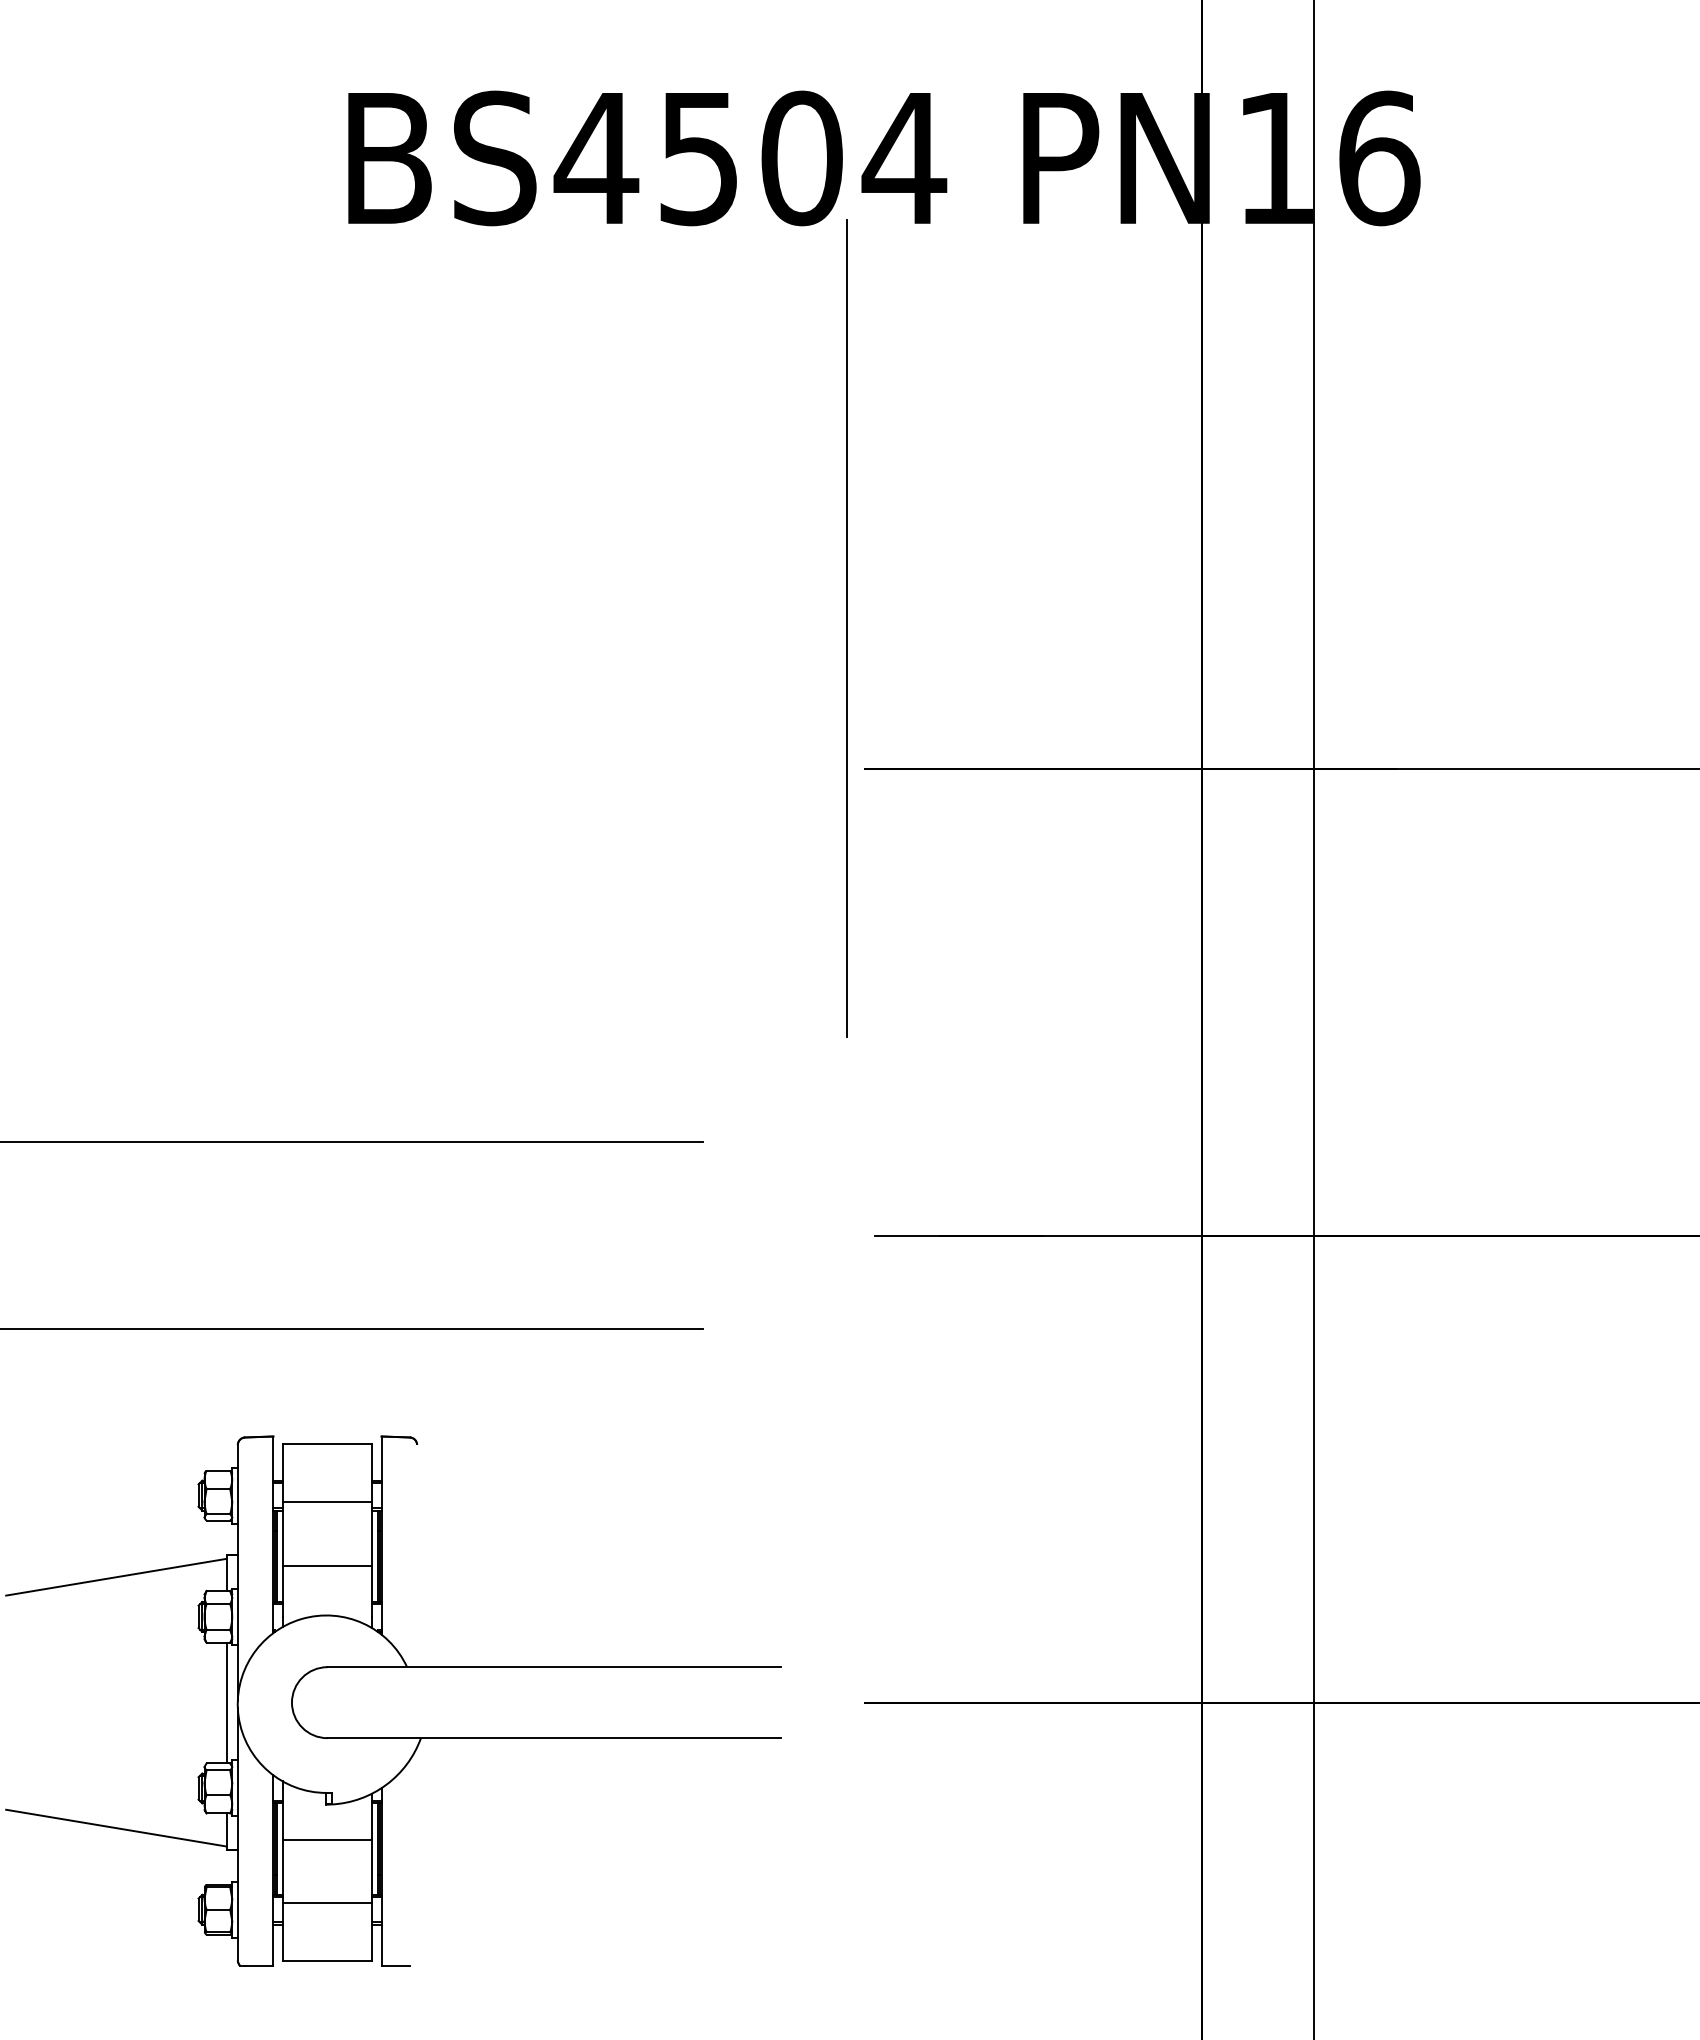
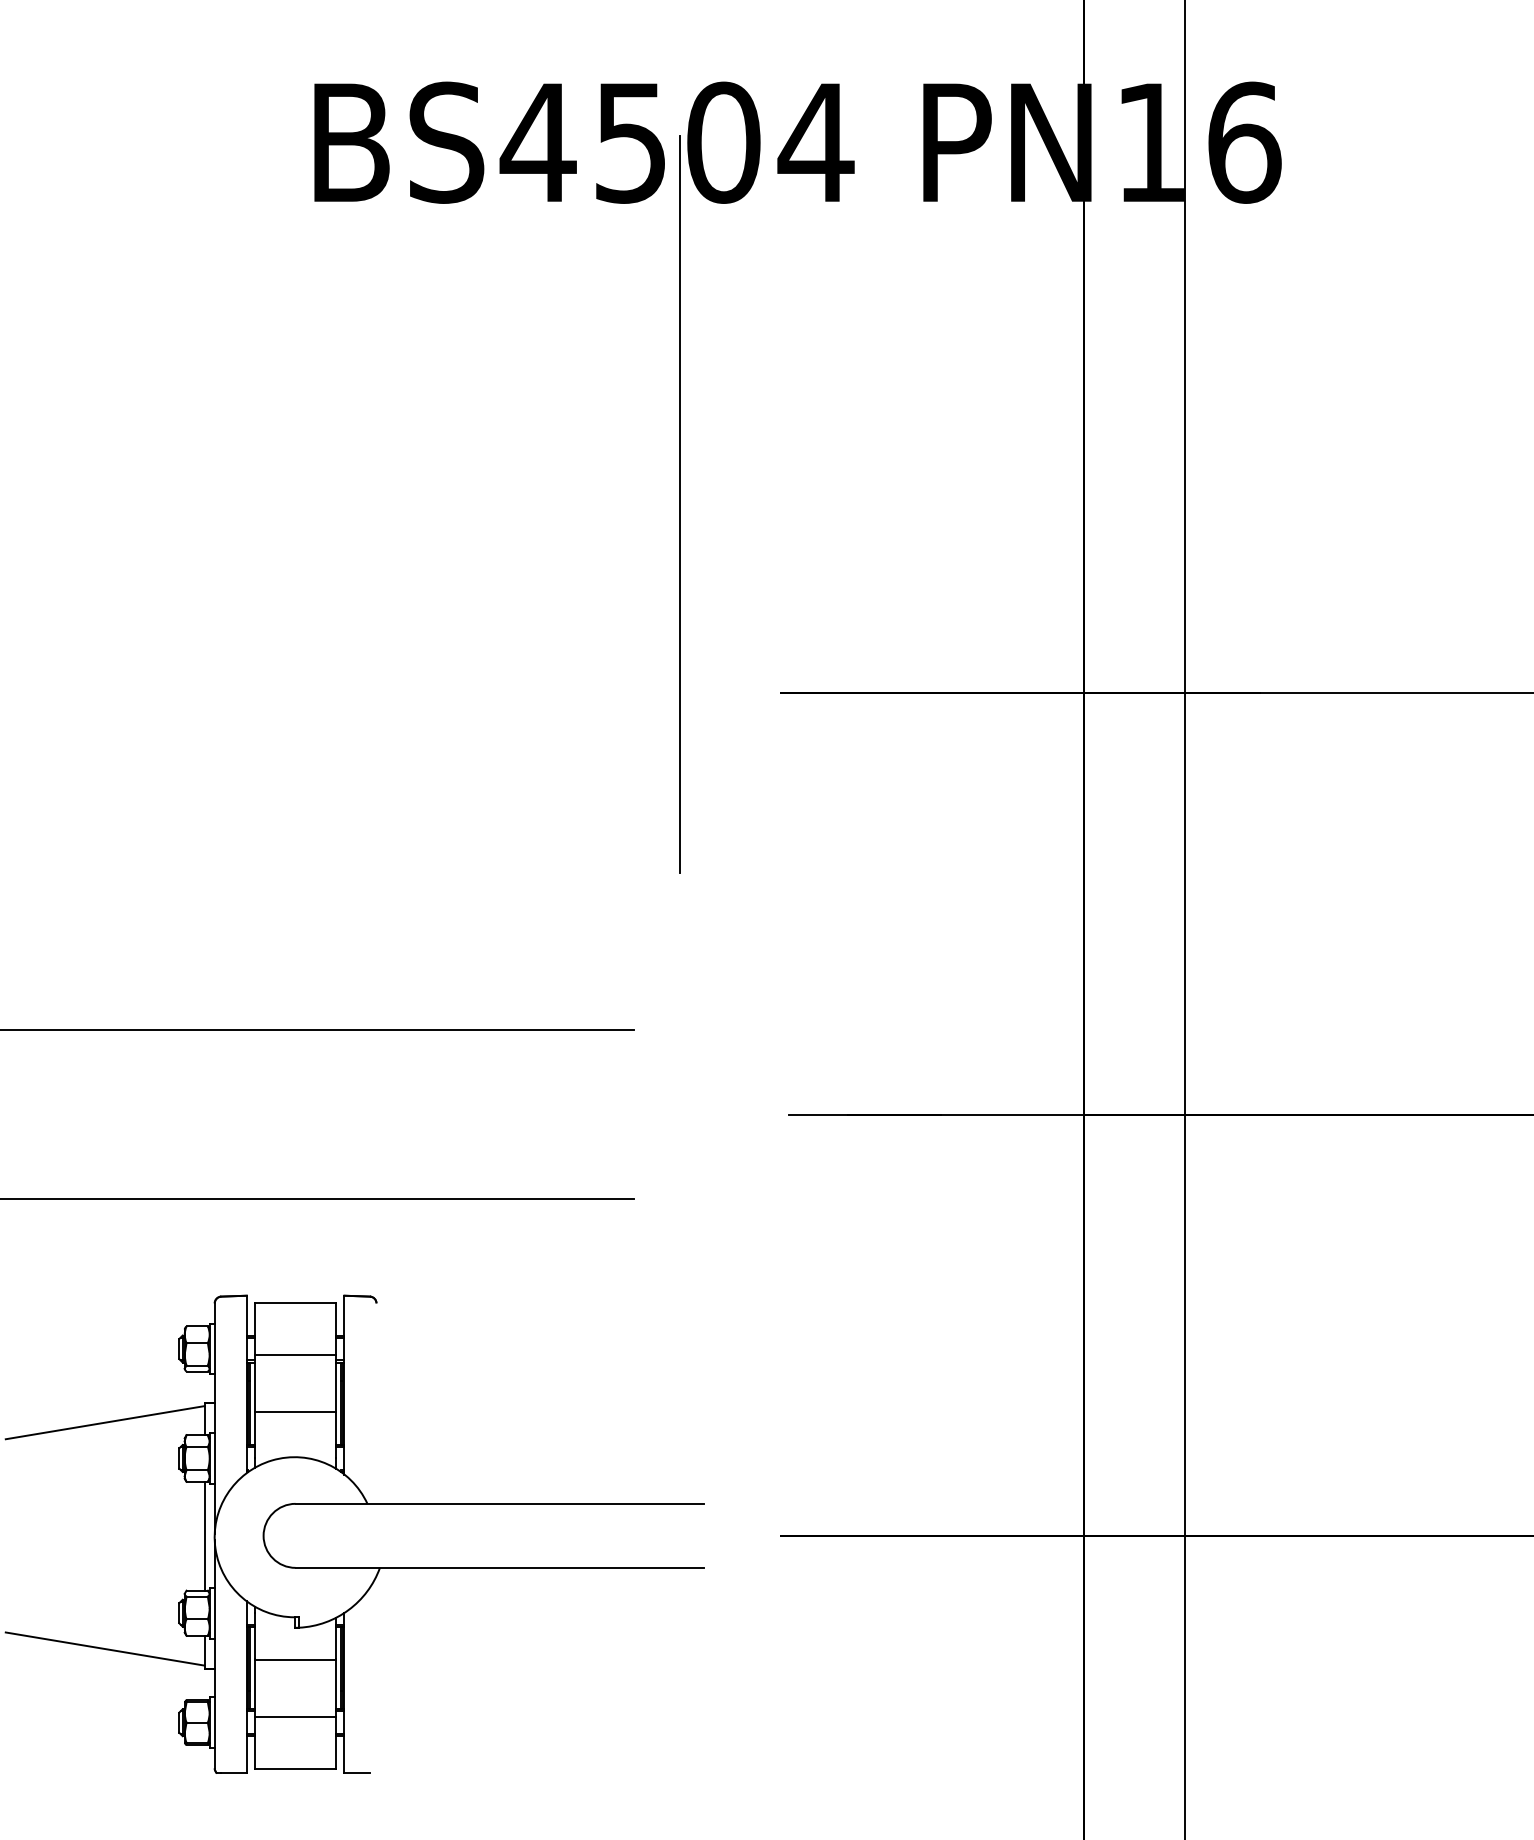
line: (846, 628) -> (679, 504), moved

